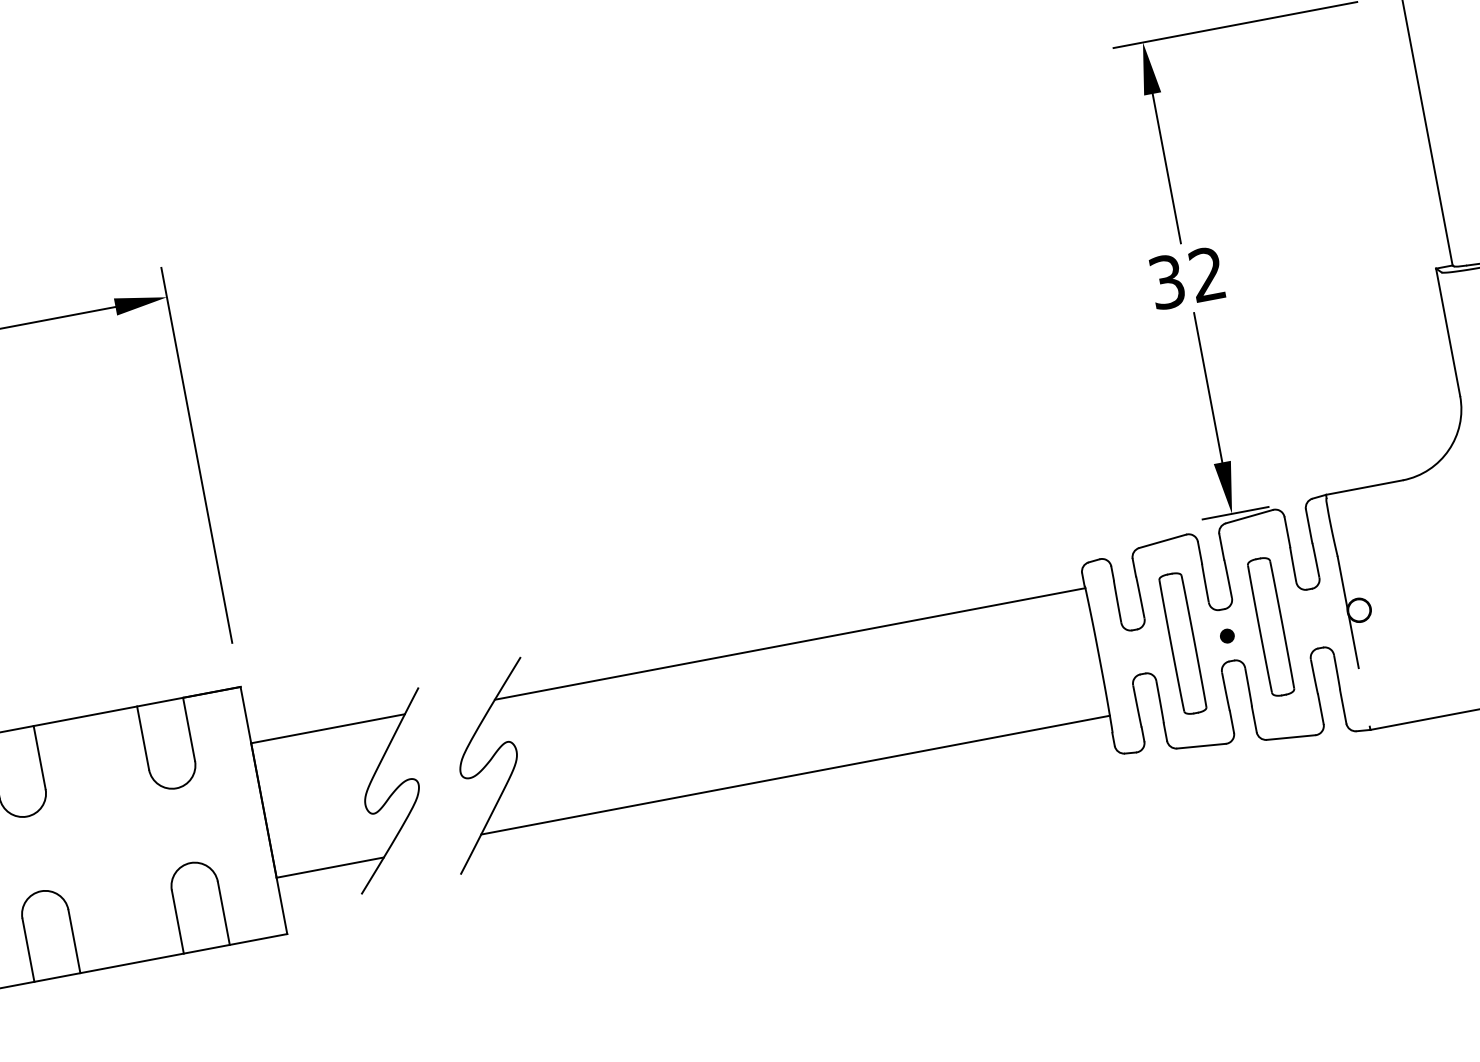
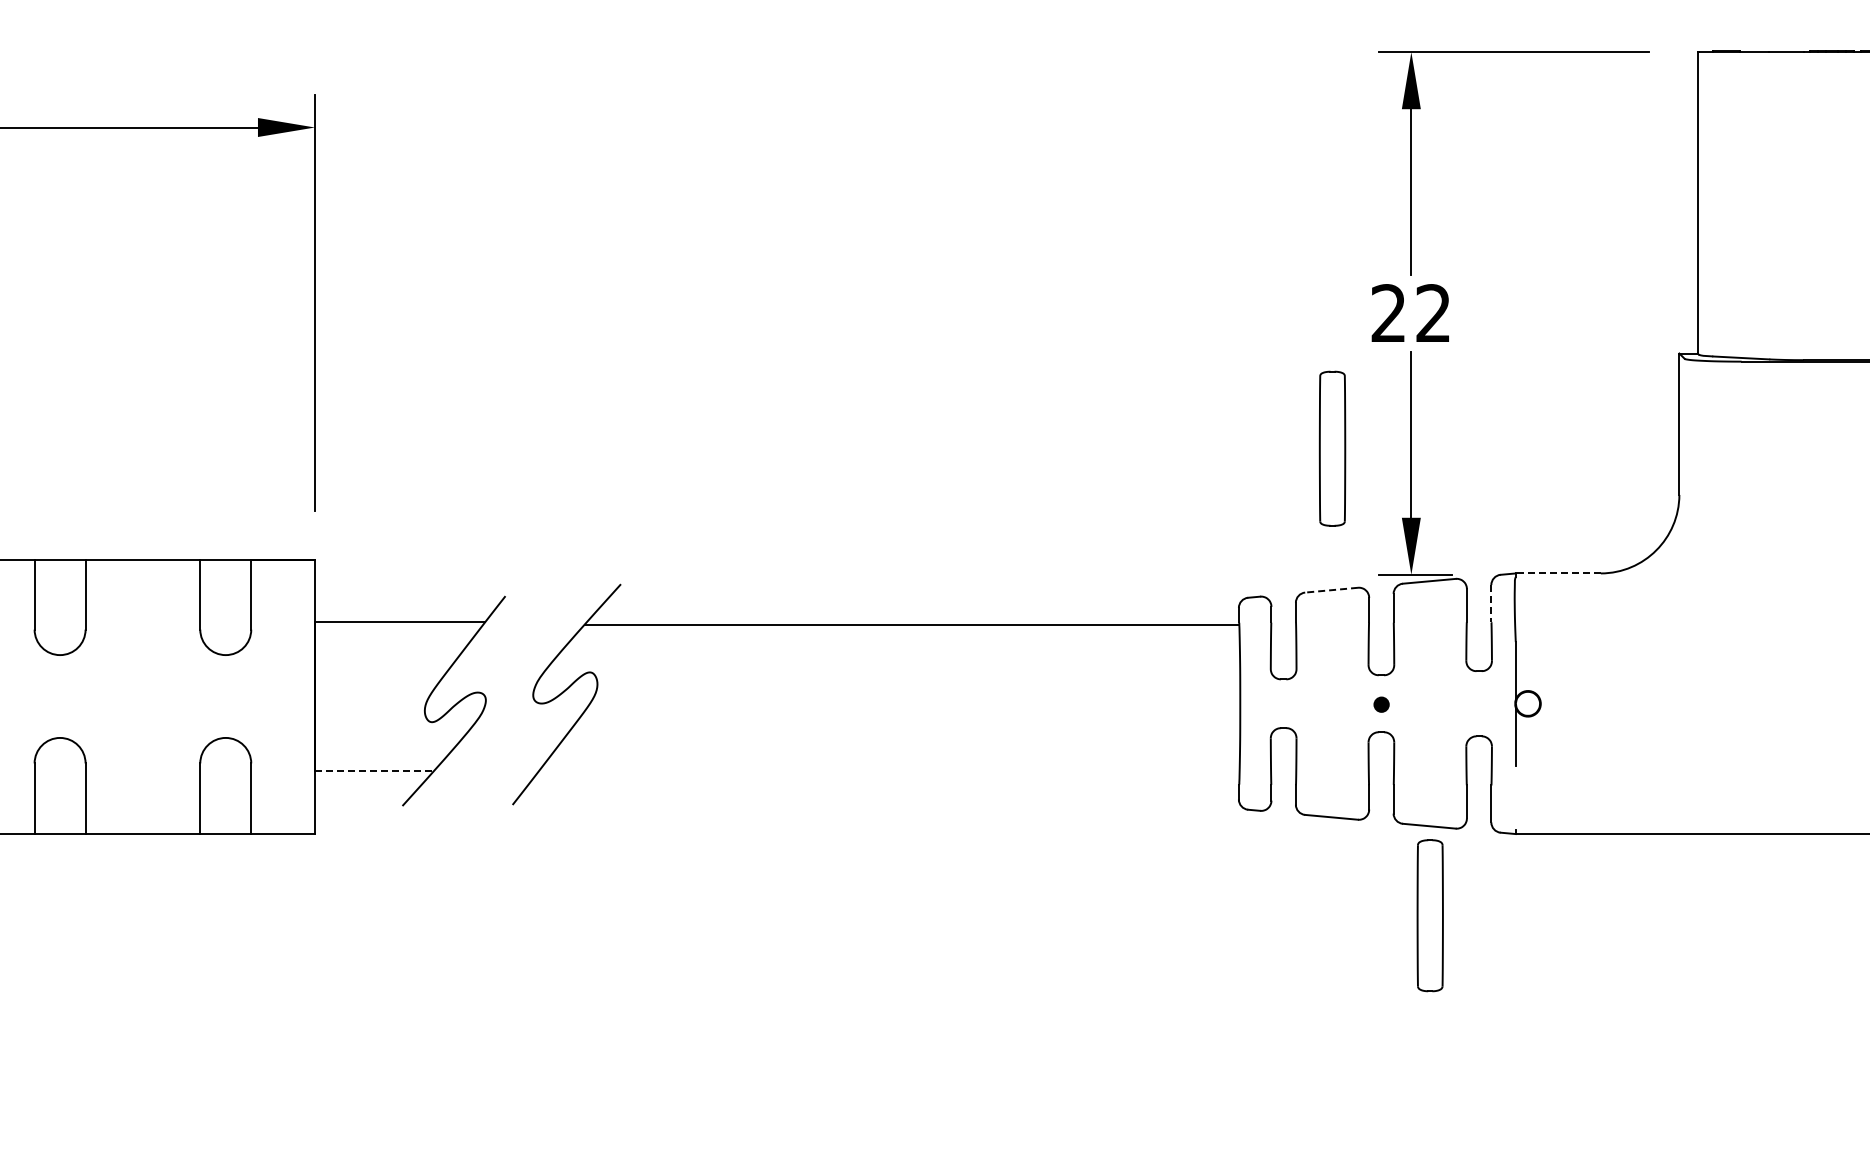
text: (1166, 282) -> (1388, 313), 32 -> 22
line: (1364, 487) -> (1558, 573), solid -> dashed
line: (1309, 526) -> (1491, 603), solid -> dashed
line: (1162, 541) -> (1331, 590), solid -> dashed
part: (1270, 626) -> (1429, 915), moved
part: (1182, 643) -> (1332, 448), moved
line: (794, 775) -> (890, 766), removed
line: (330, 867) -> (374, 771), solid -> dashed

